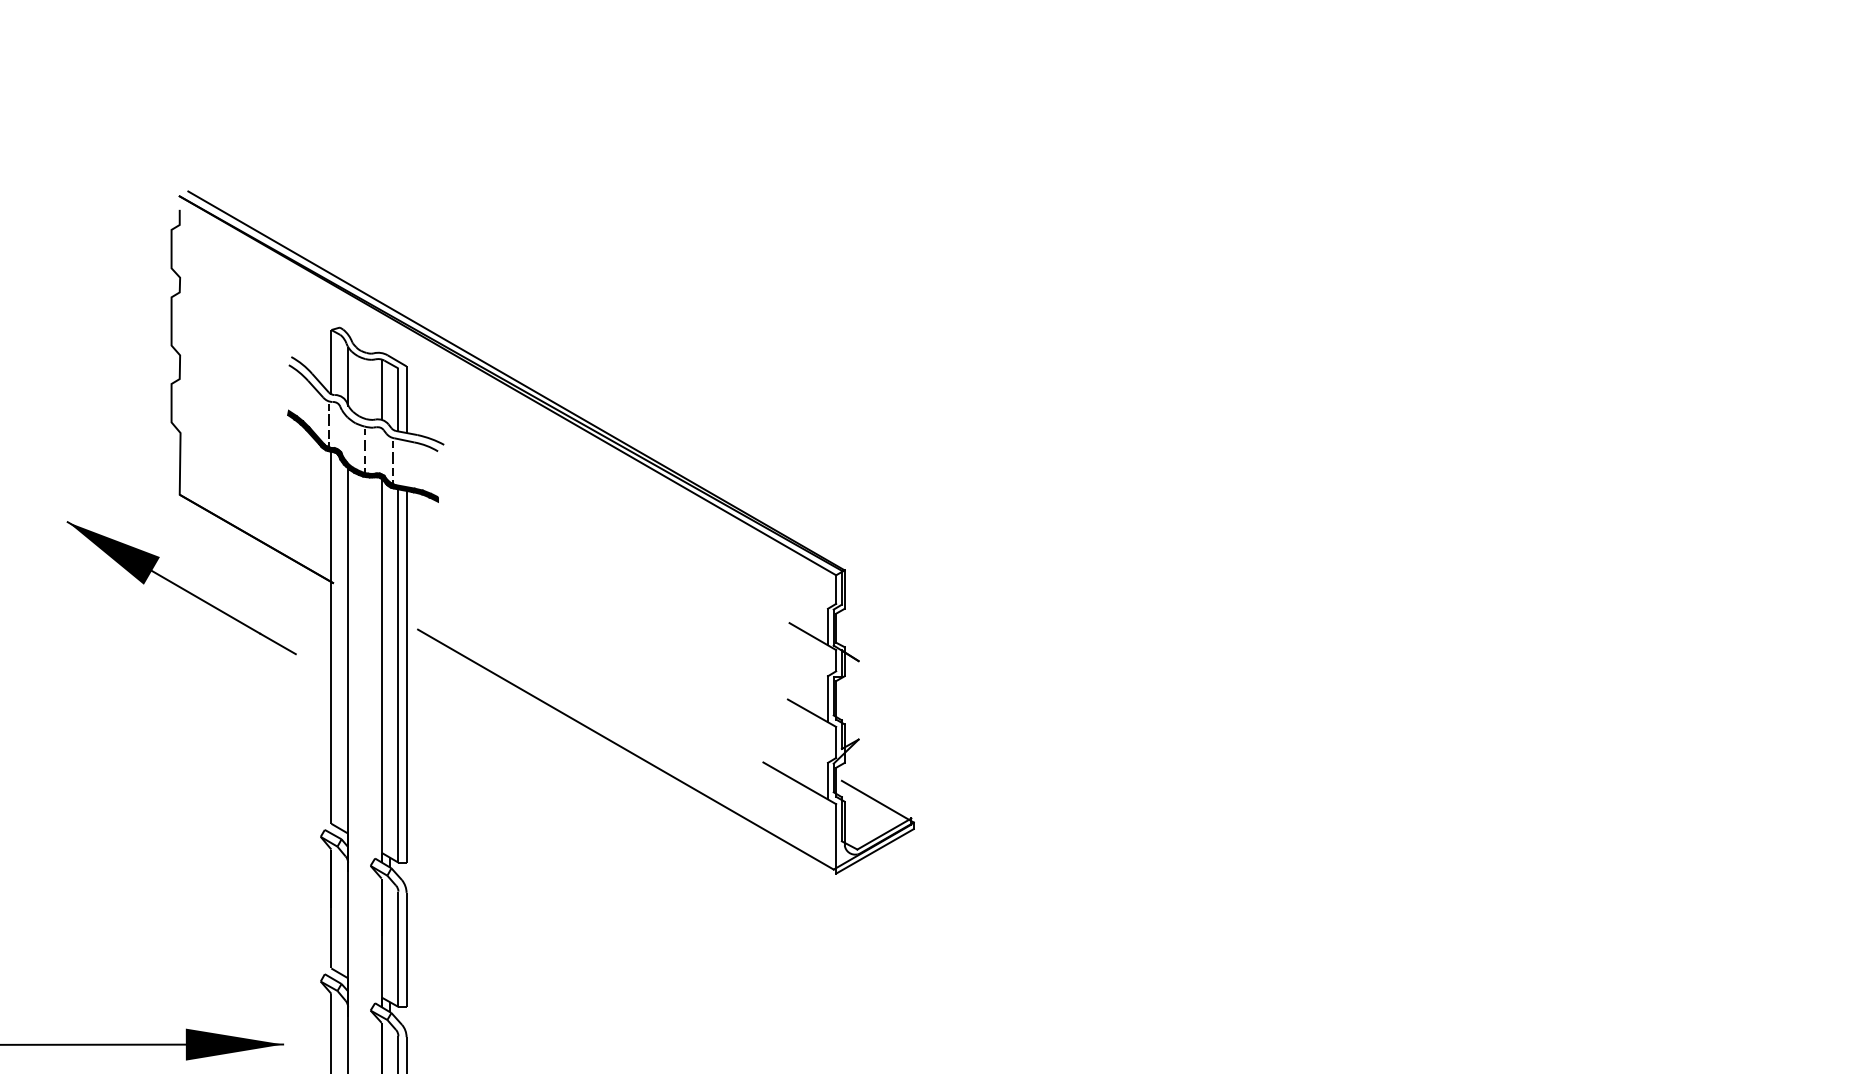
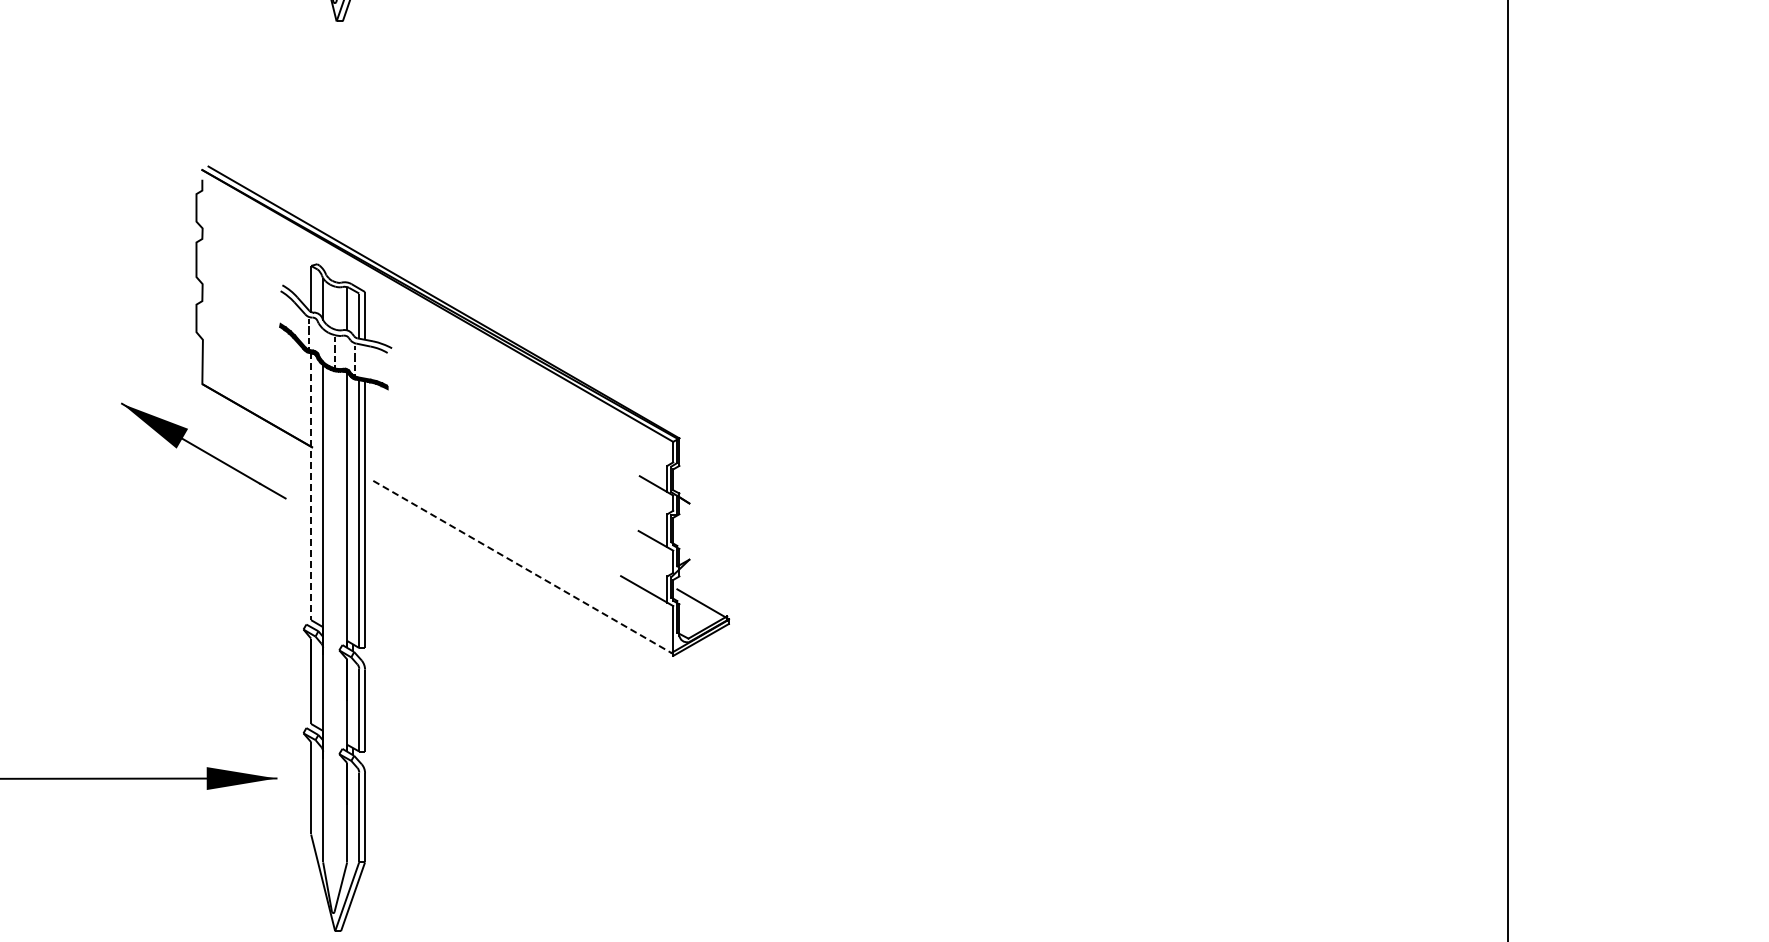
line: (331, 637) -> (311, 486), solid -> dashed
line: (626, 750) -> (522, 567), solid -> dashed

